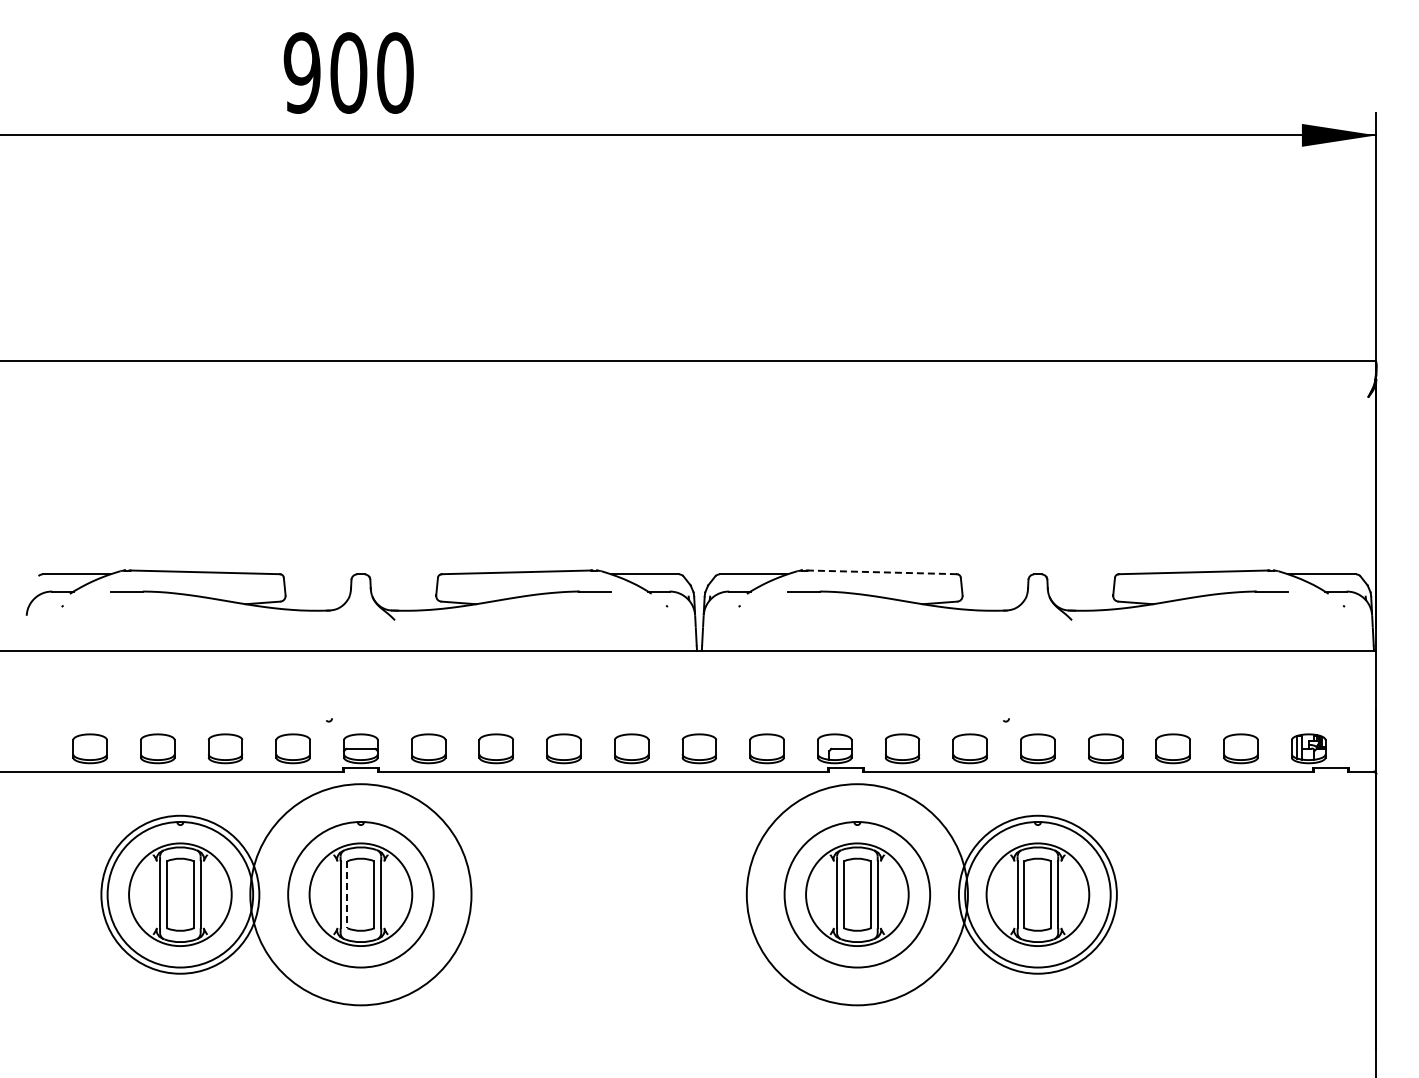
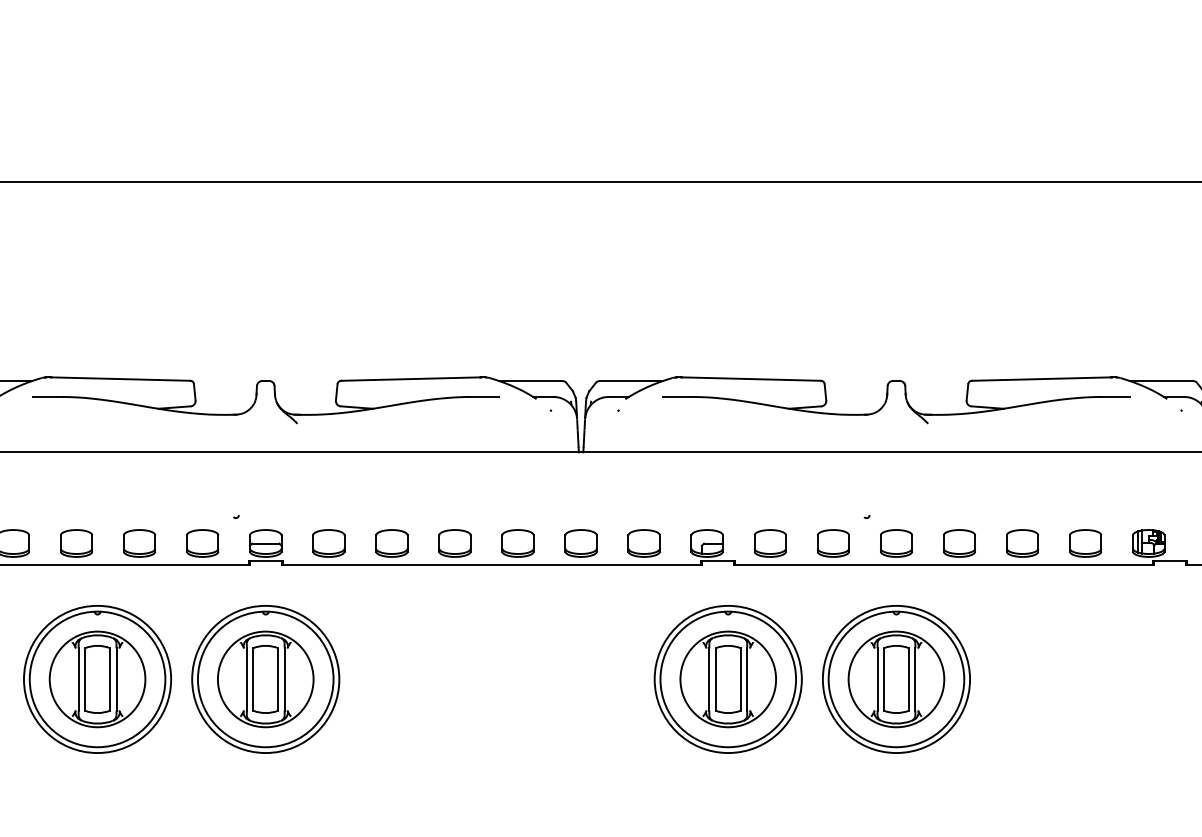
line: (882, 572) -> (751, 379), dashed -> solid
circle: (360, 894) -> (265, 679), size x0.71
circle: (857, 894) -> (728, 679), size x0.71
line: (347, 895) -> (253, 680), dashed -> solid

